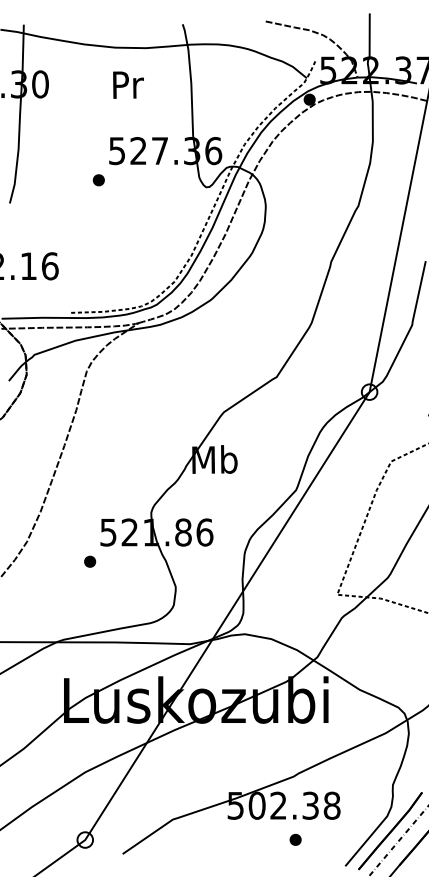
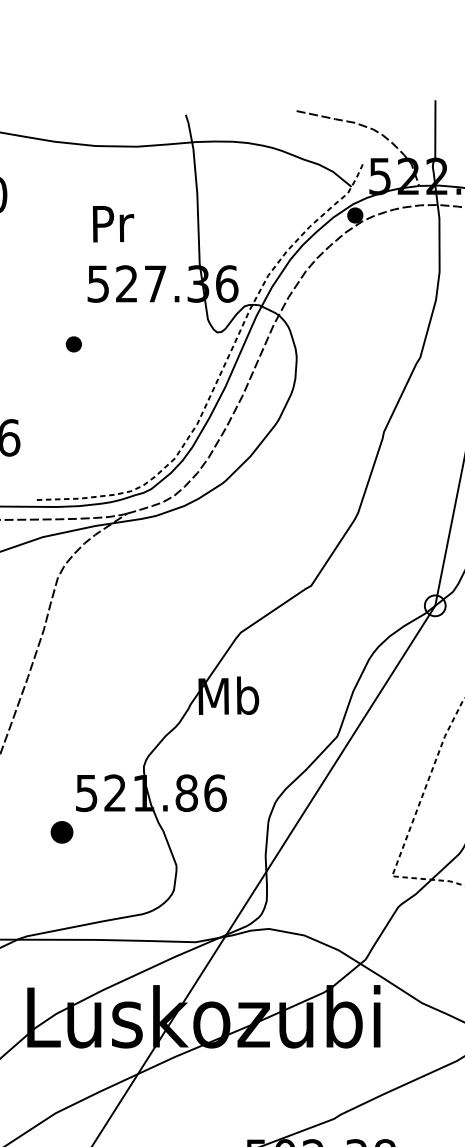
text: (128, 84) -> (113, 223), moved
part: (98, 180) -> (73, 344), moved
part: (90, 561) -> (62, 831), size x1.4

